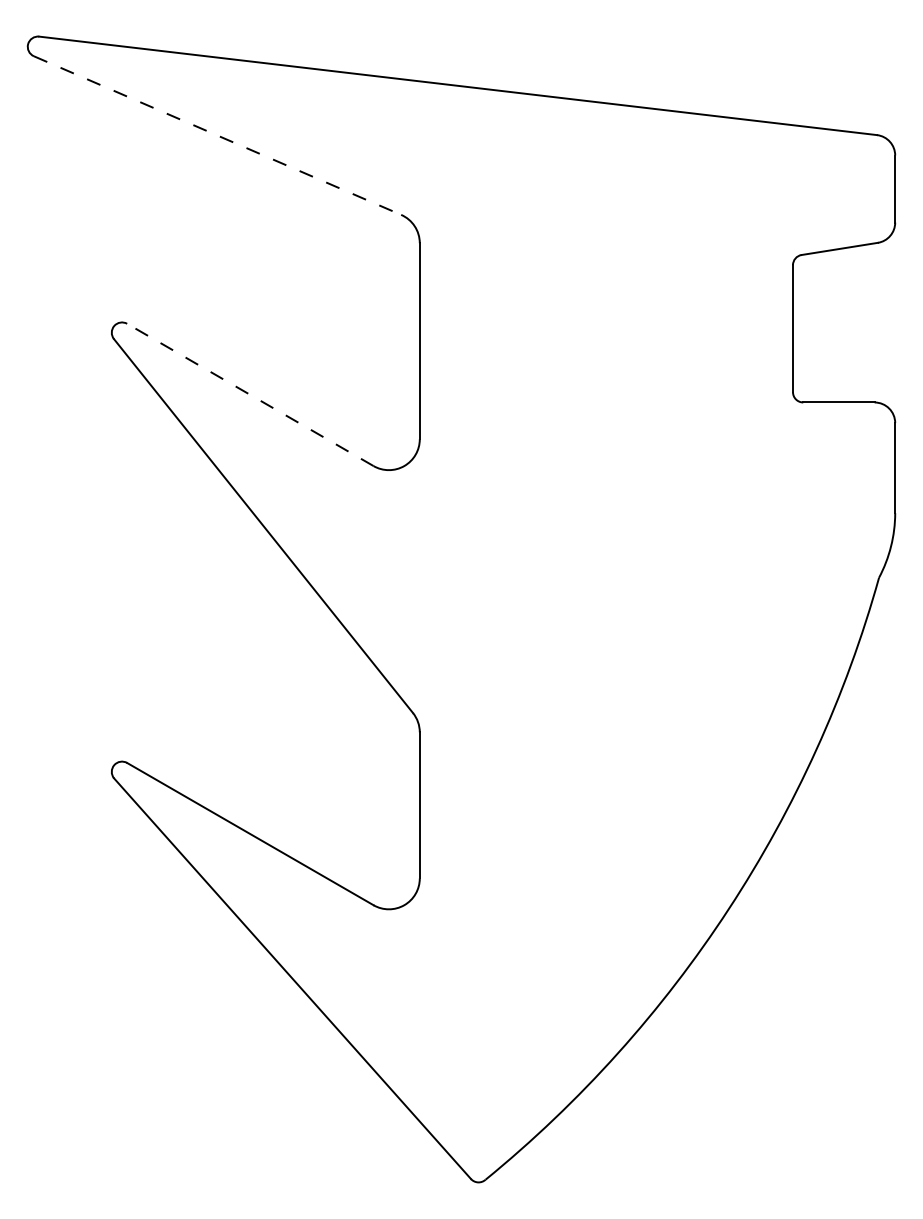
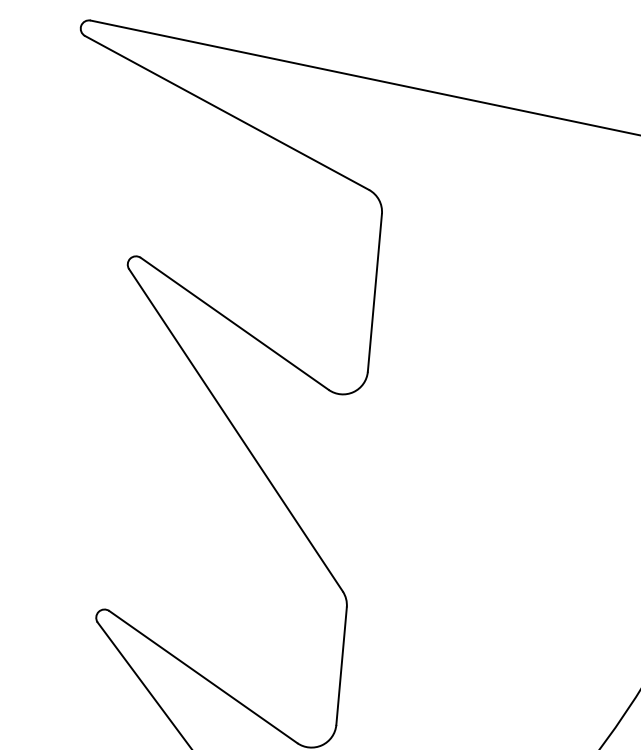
line: (217, 135) -> (226, 112), dashed -> solid
line: (249, 394) -> (234, 323), dashed -> solid

